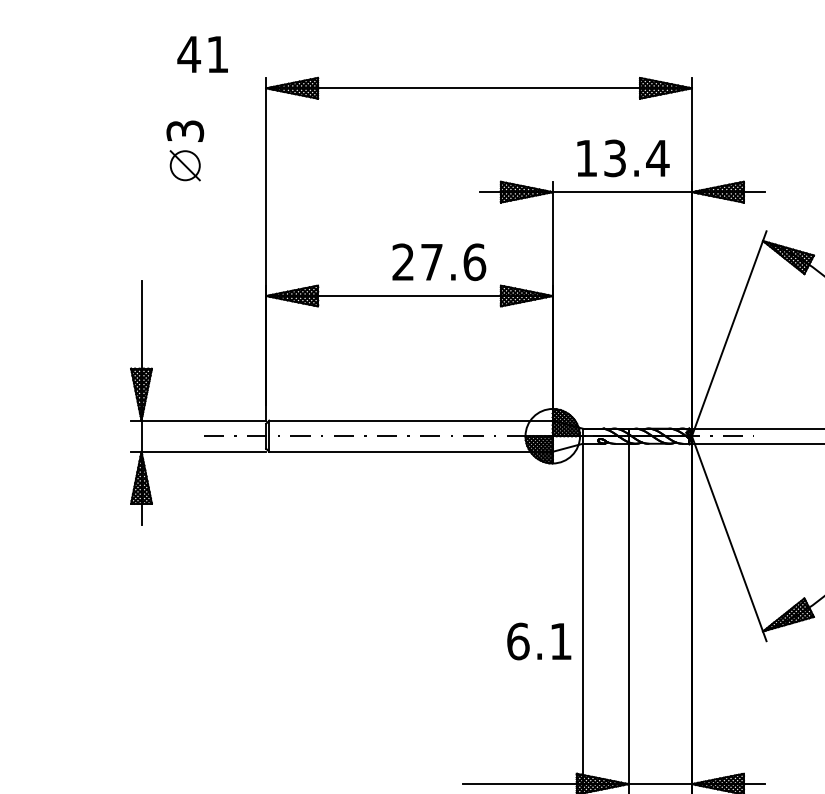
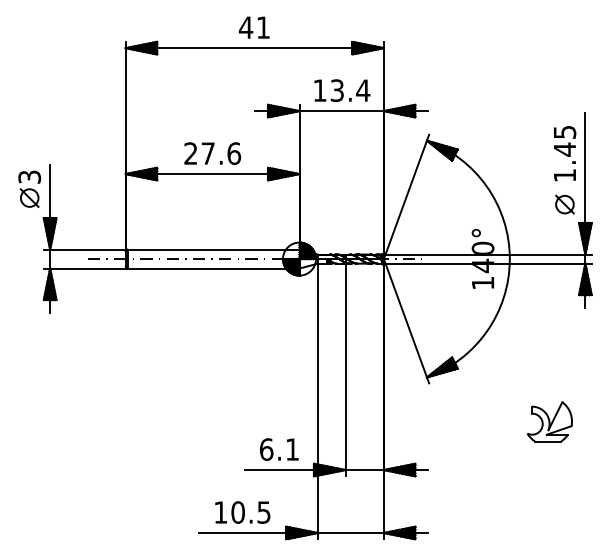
text: (201, 54) -> (253, 27), moved
part: (184, 149) -> (29, 188), moved
text: (438, 262) -> (212, 153), moved
text: (539, 641) -> (279, 449), moved

